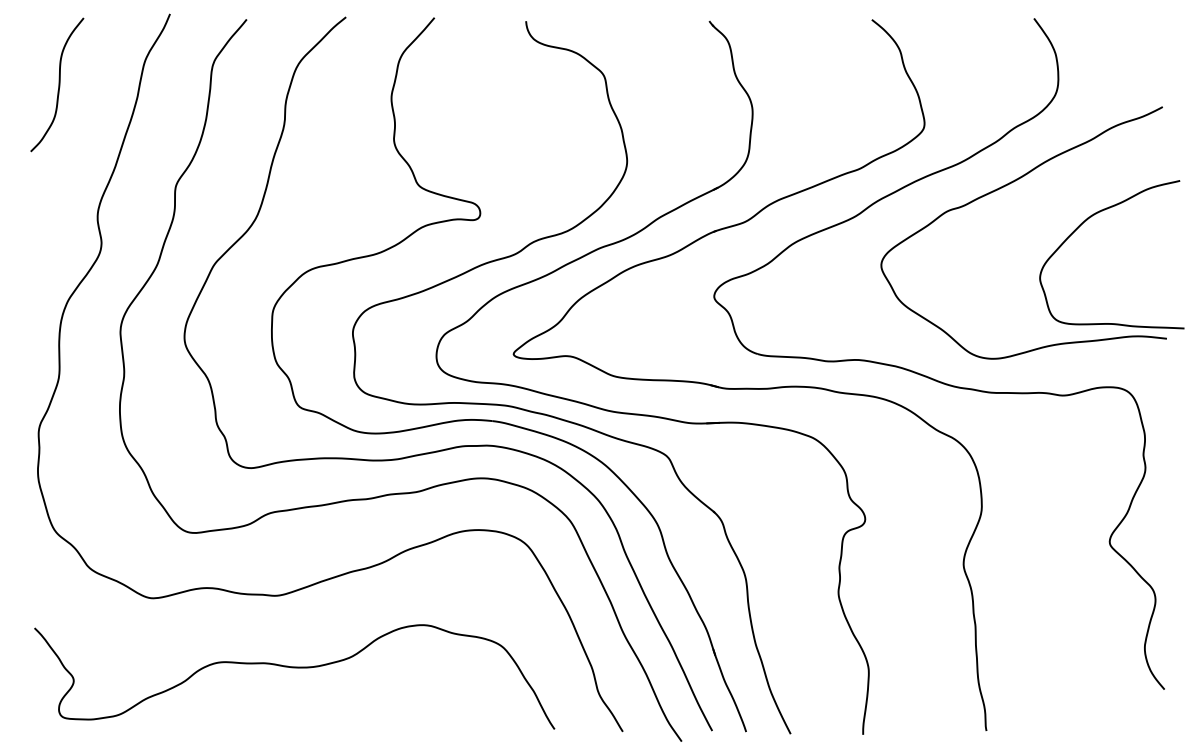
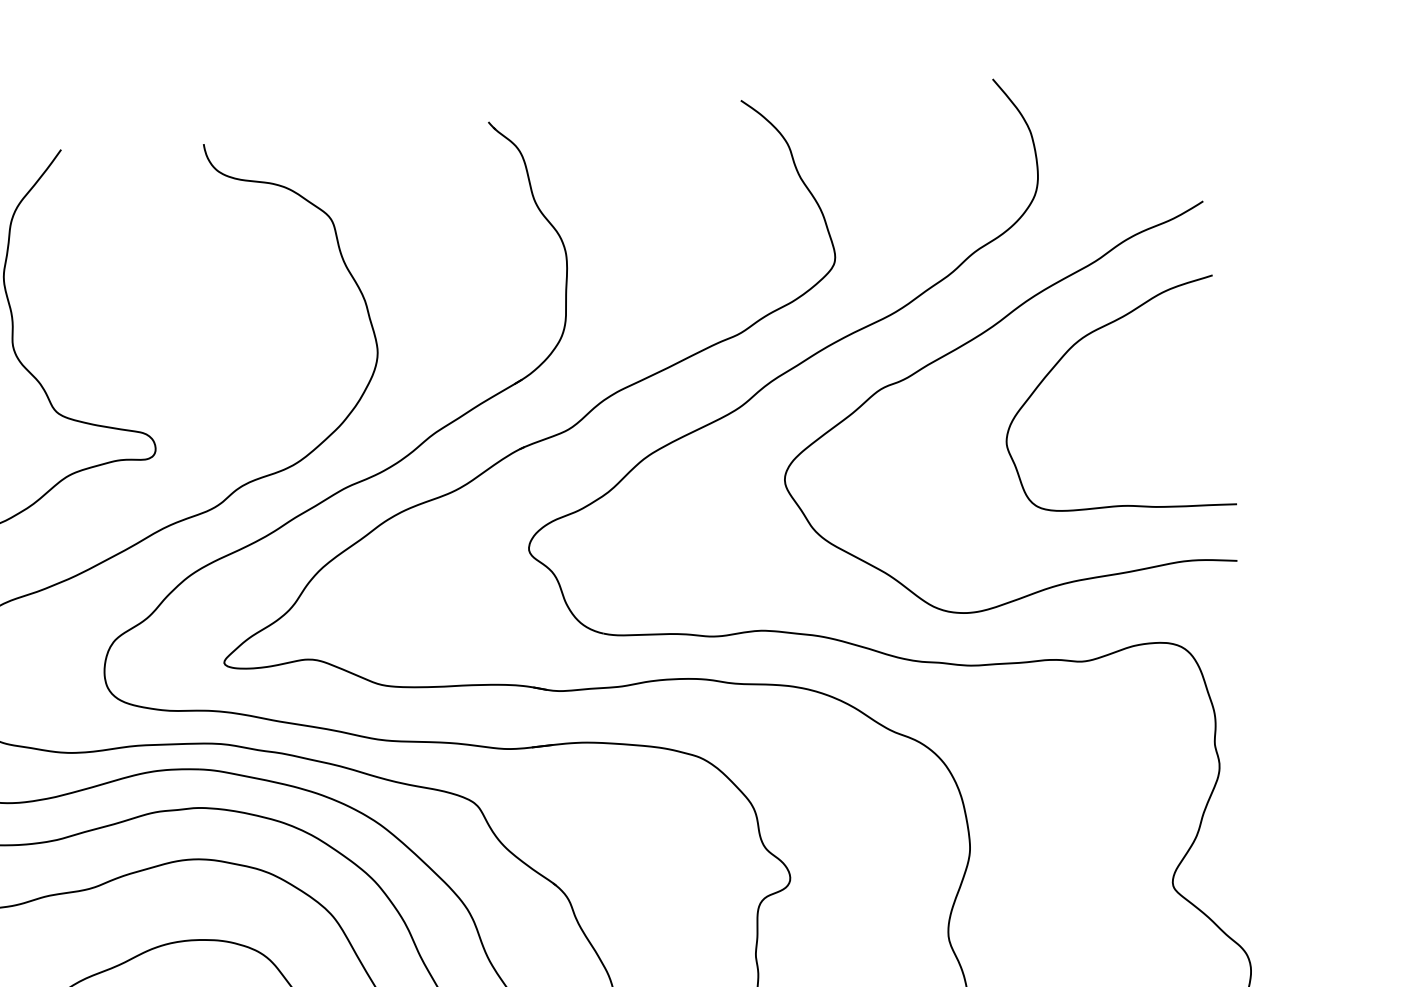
curve: (1086, 221) -> (1072, 349), moved

